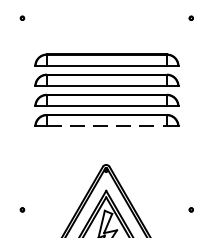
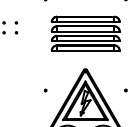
line: (106, 125) -> (85, 50), dashed -> solid

